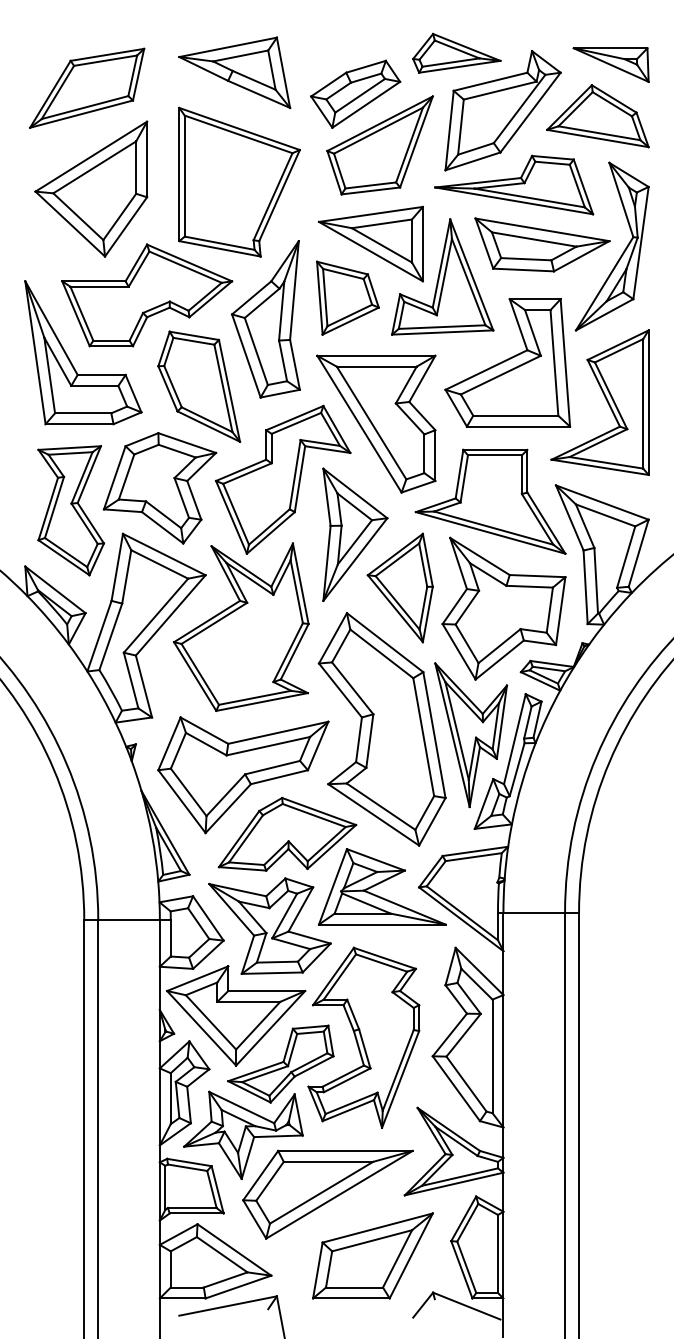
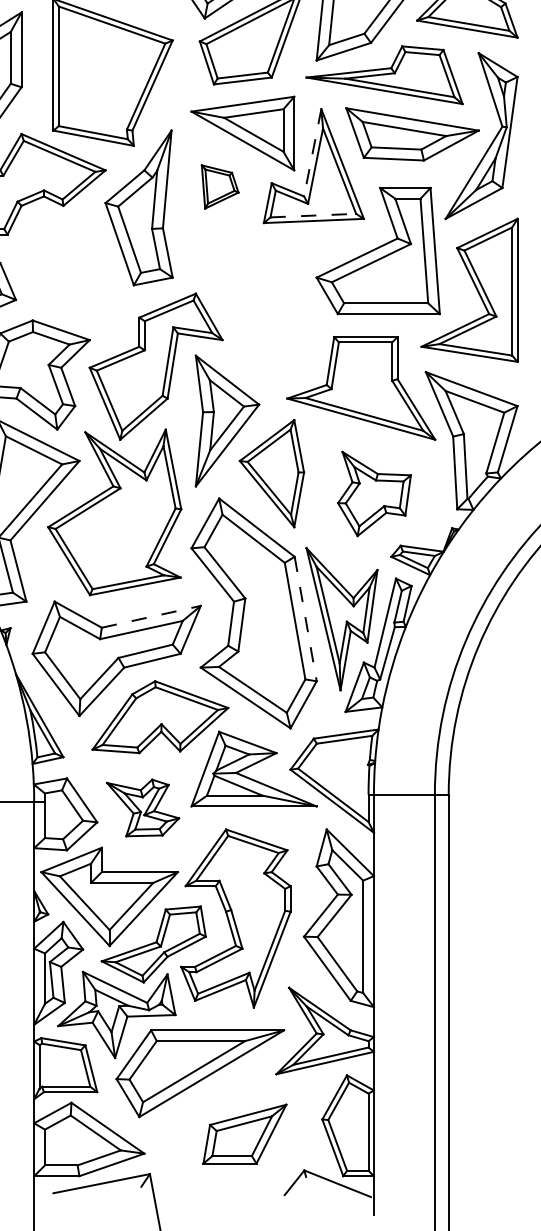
line: (441, 263) -> (312, 152), solid -> dashed
part: (347, 297) -> (219, 186), size x0.6
line: (442, 327) -> (313, 216), solid -> dashed
part: (199, 386) -> (73, 274), removed
part: (376, 423) -> (248, 310), removed
part: (503, 608) -> (374, 493), size x0.6
line: (278, 732) -> (151, 616), solid -> dashed
line: (434, 735) -> (305, 619), solid -> dashed
part: (269, 925) -> (142, 807), size x0.6
part: (372, 1255) -> (244, 1133), size x0.7

